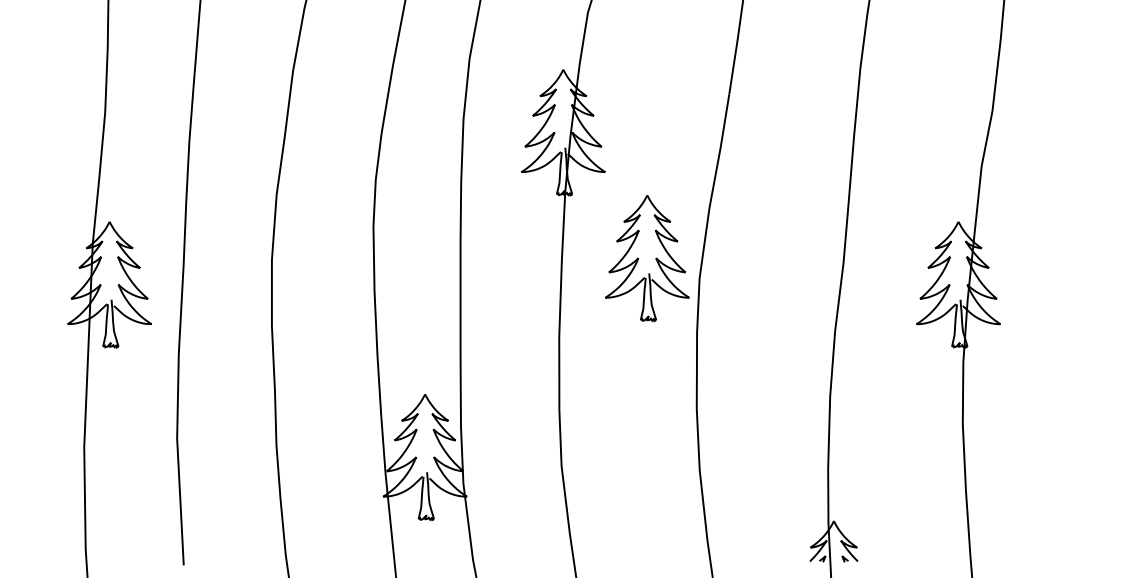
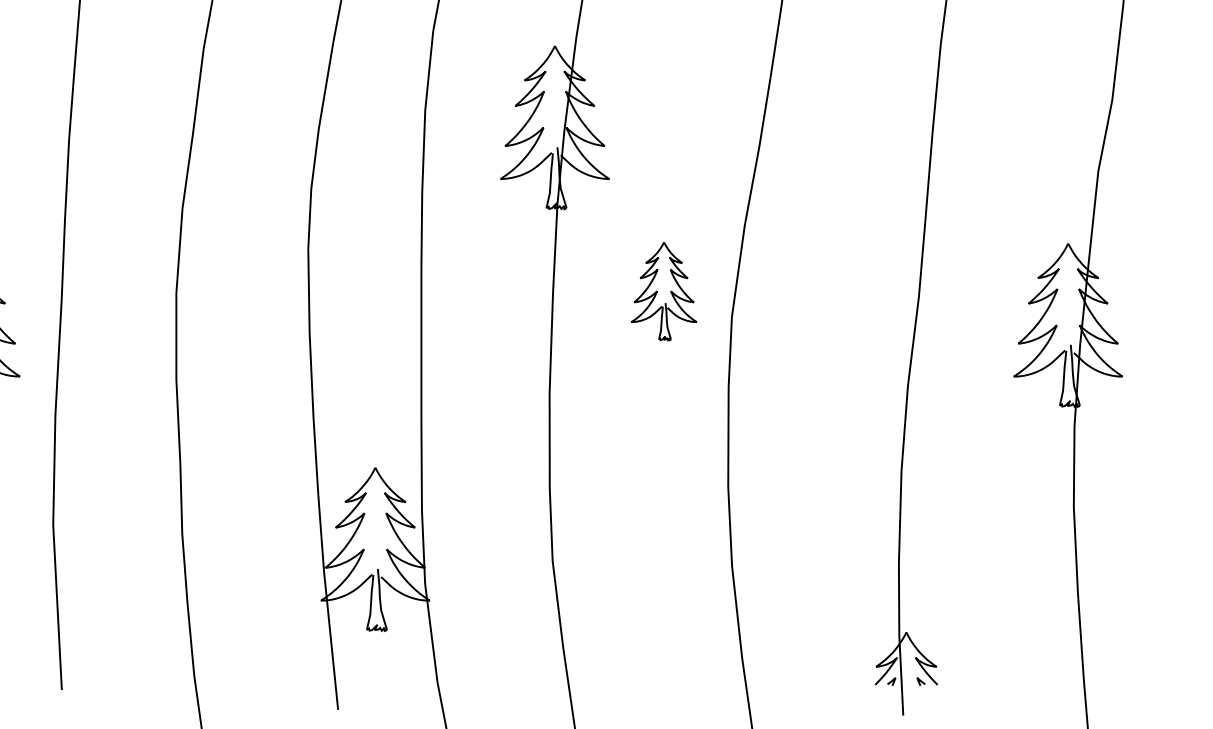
part: (647, 258) -> (664, 291), size x0.6

